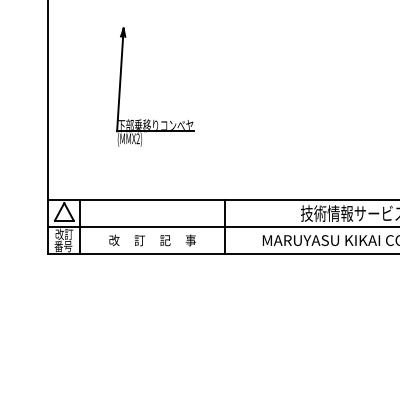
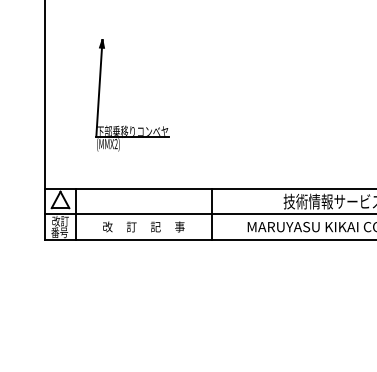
part: (148, 119) -> (125, 125), moved

